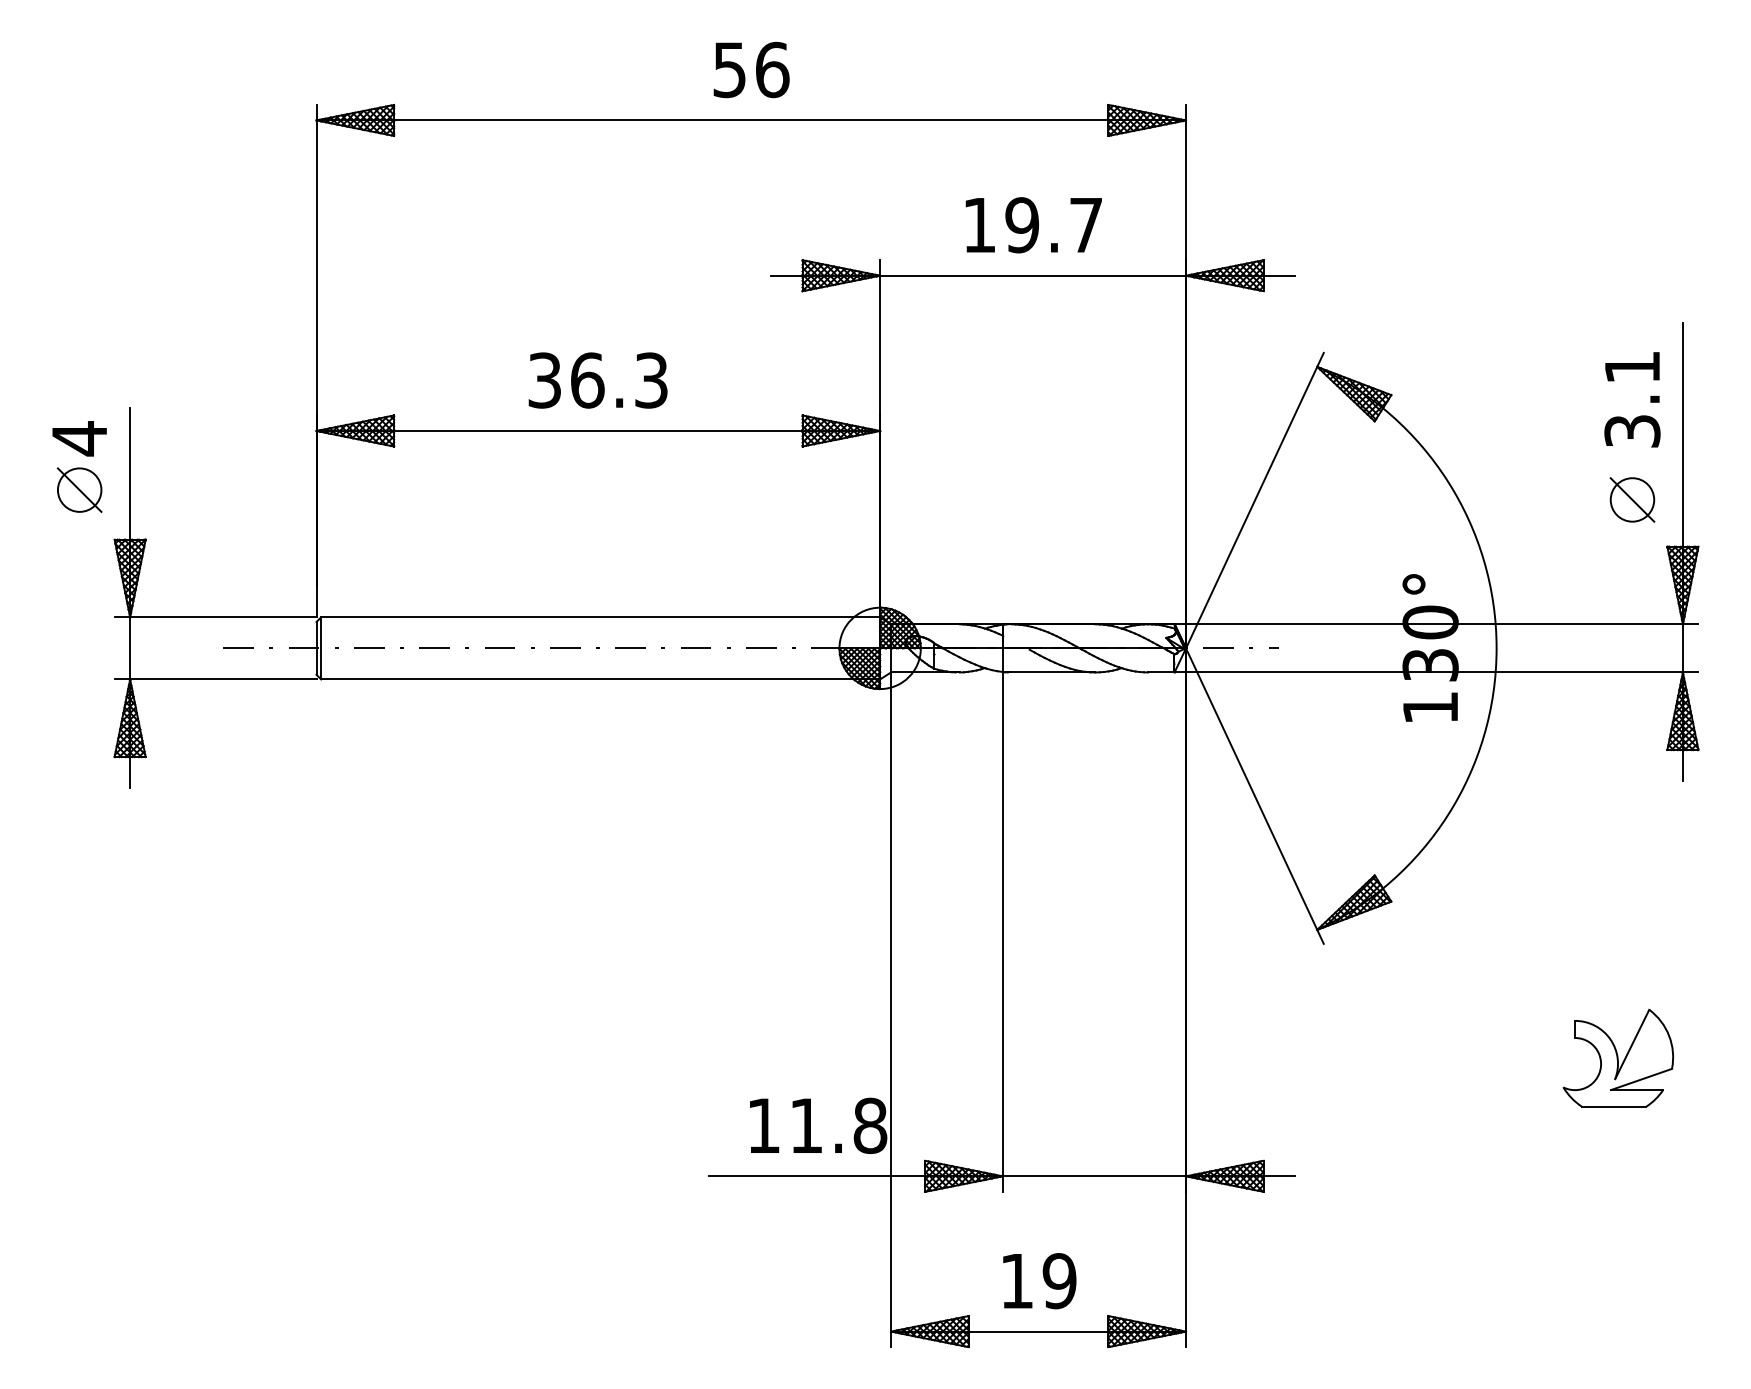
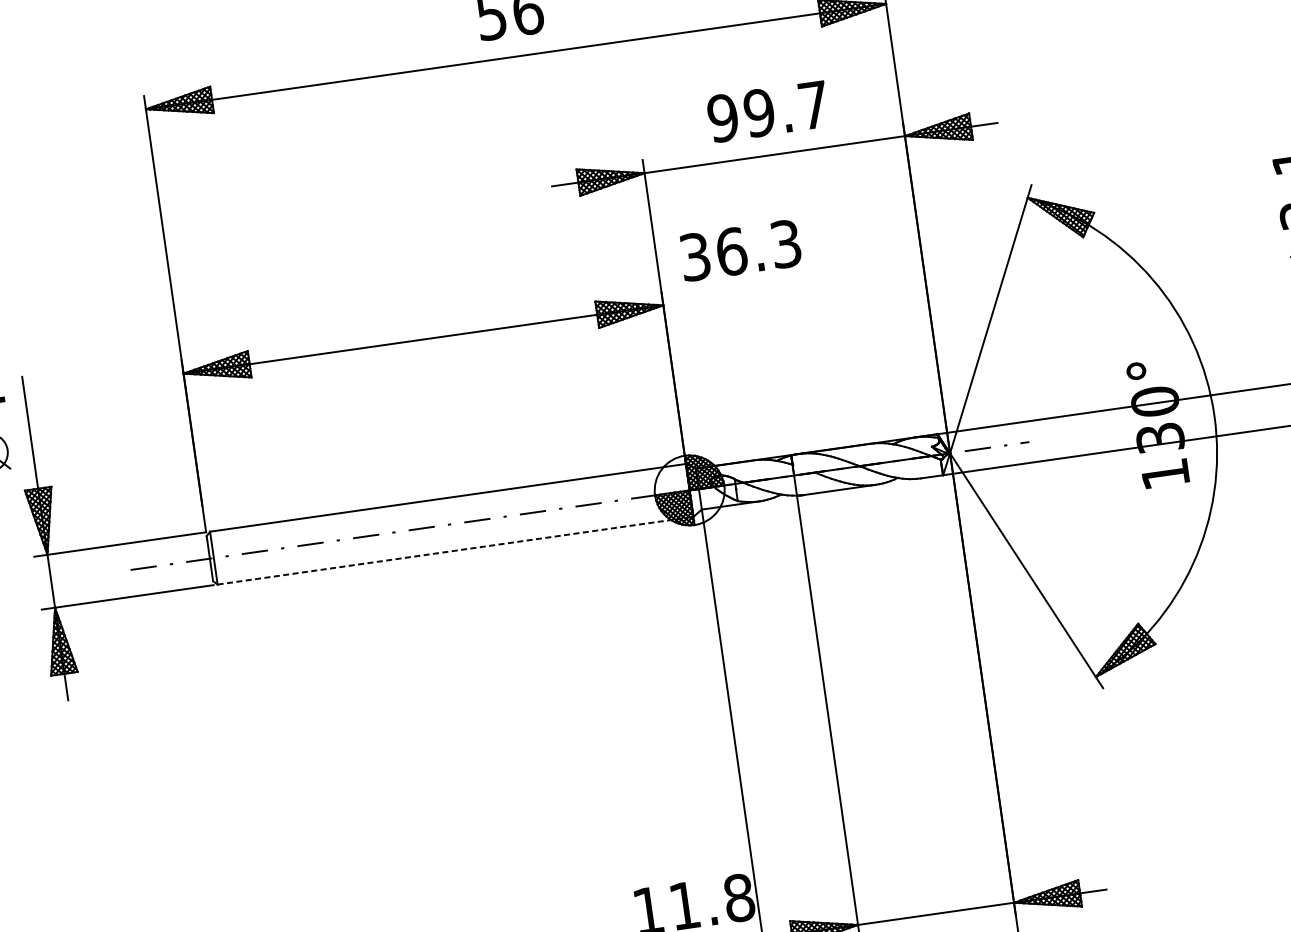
text: (979, 225) -> (723, 118), 19.7 -> 99.7
text: (597, 380) -> (740, 250), moved
line: (601, 679) -> (456, 550), solid -> dashed

